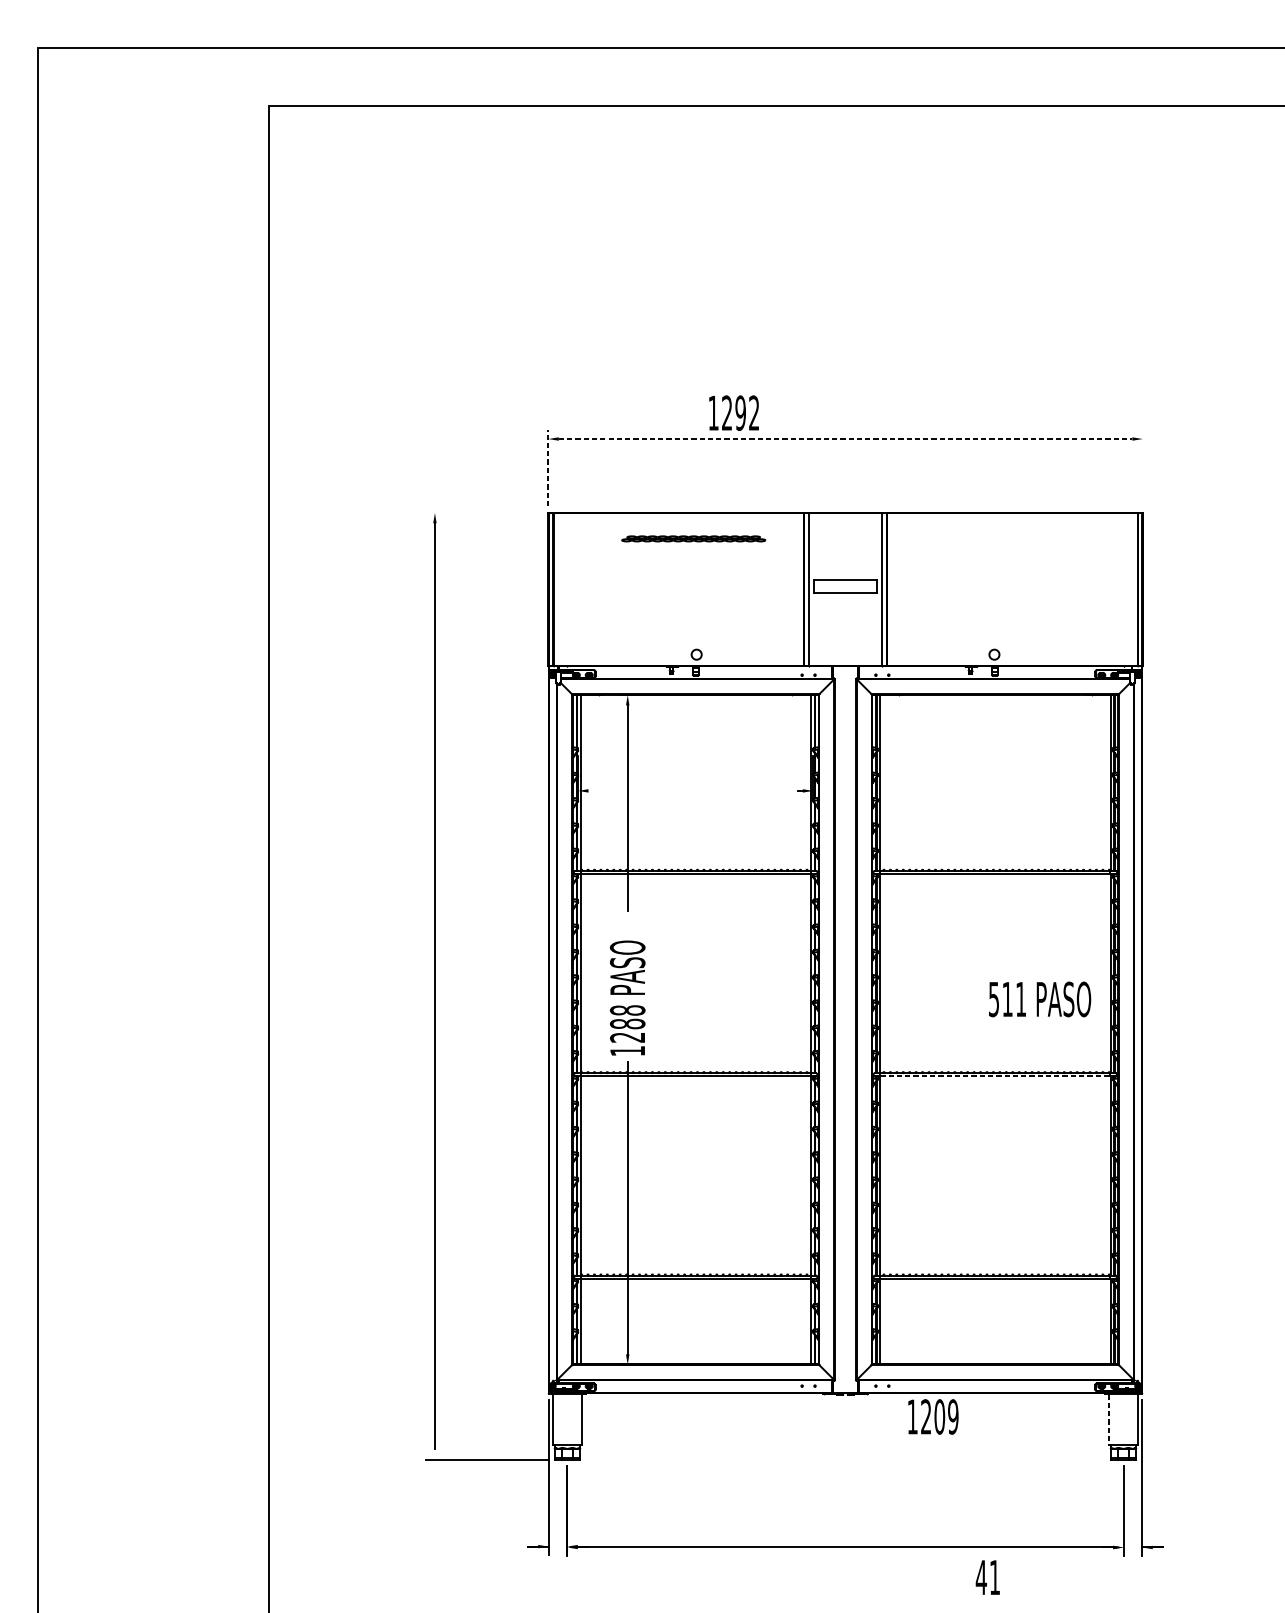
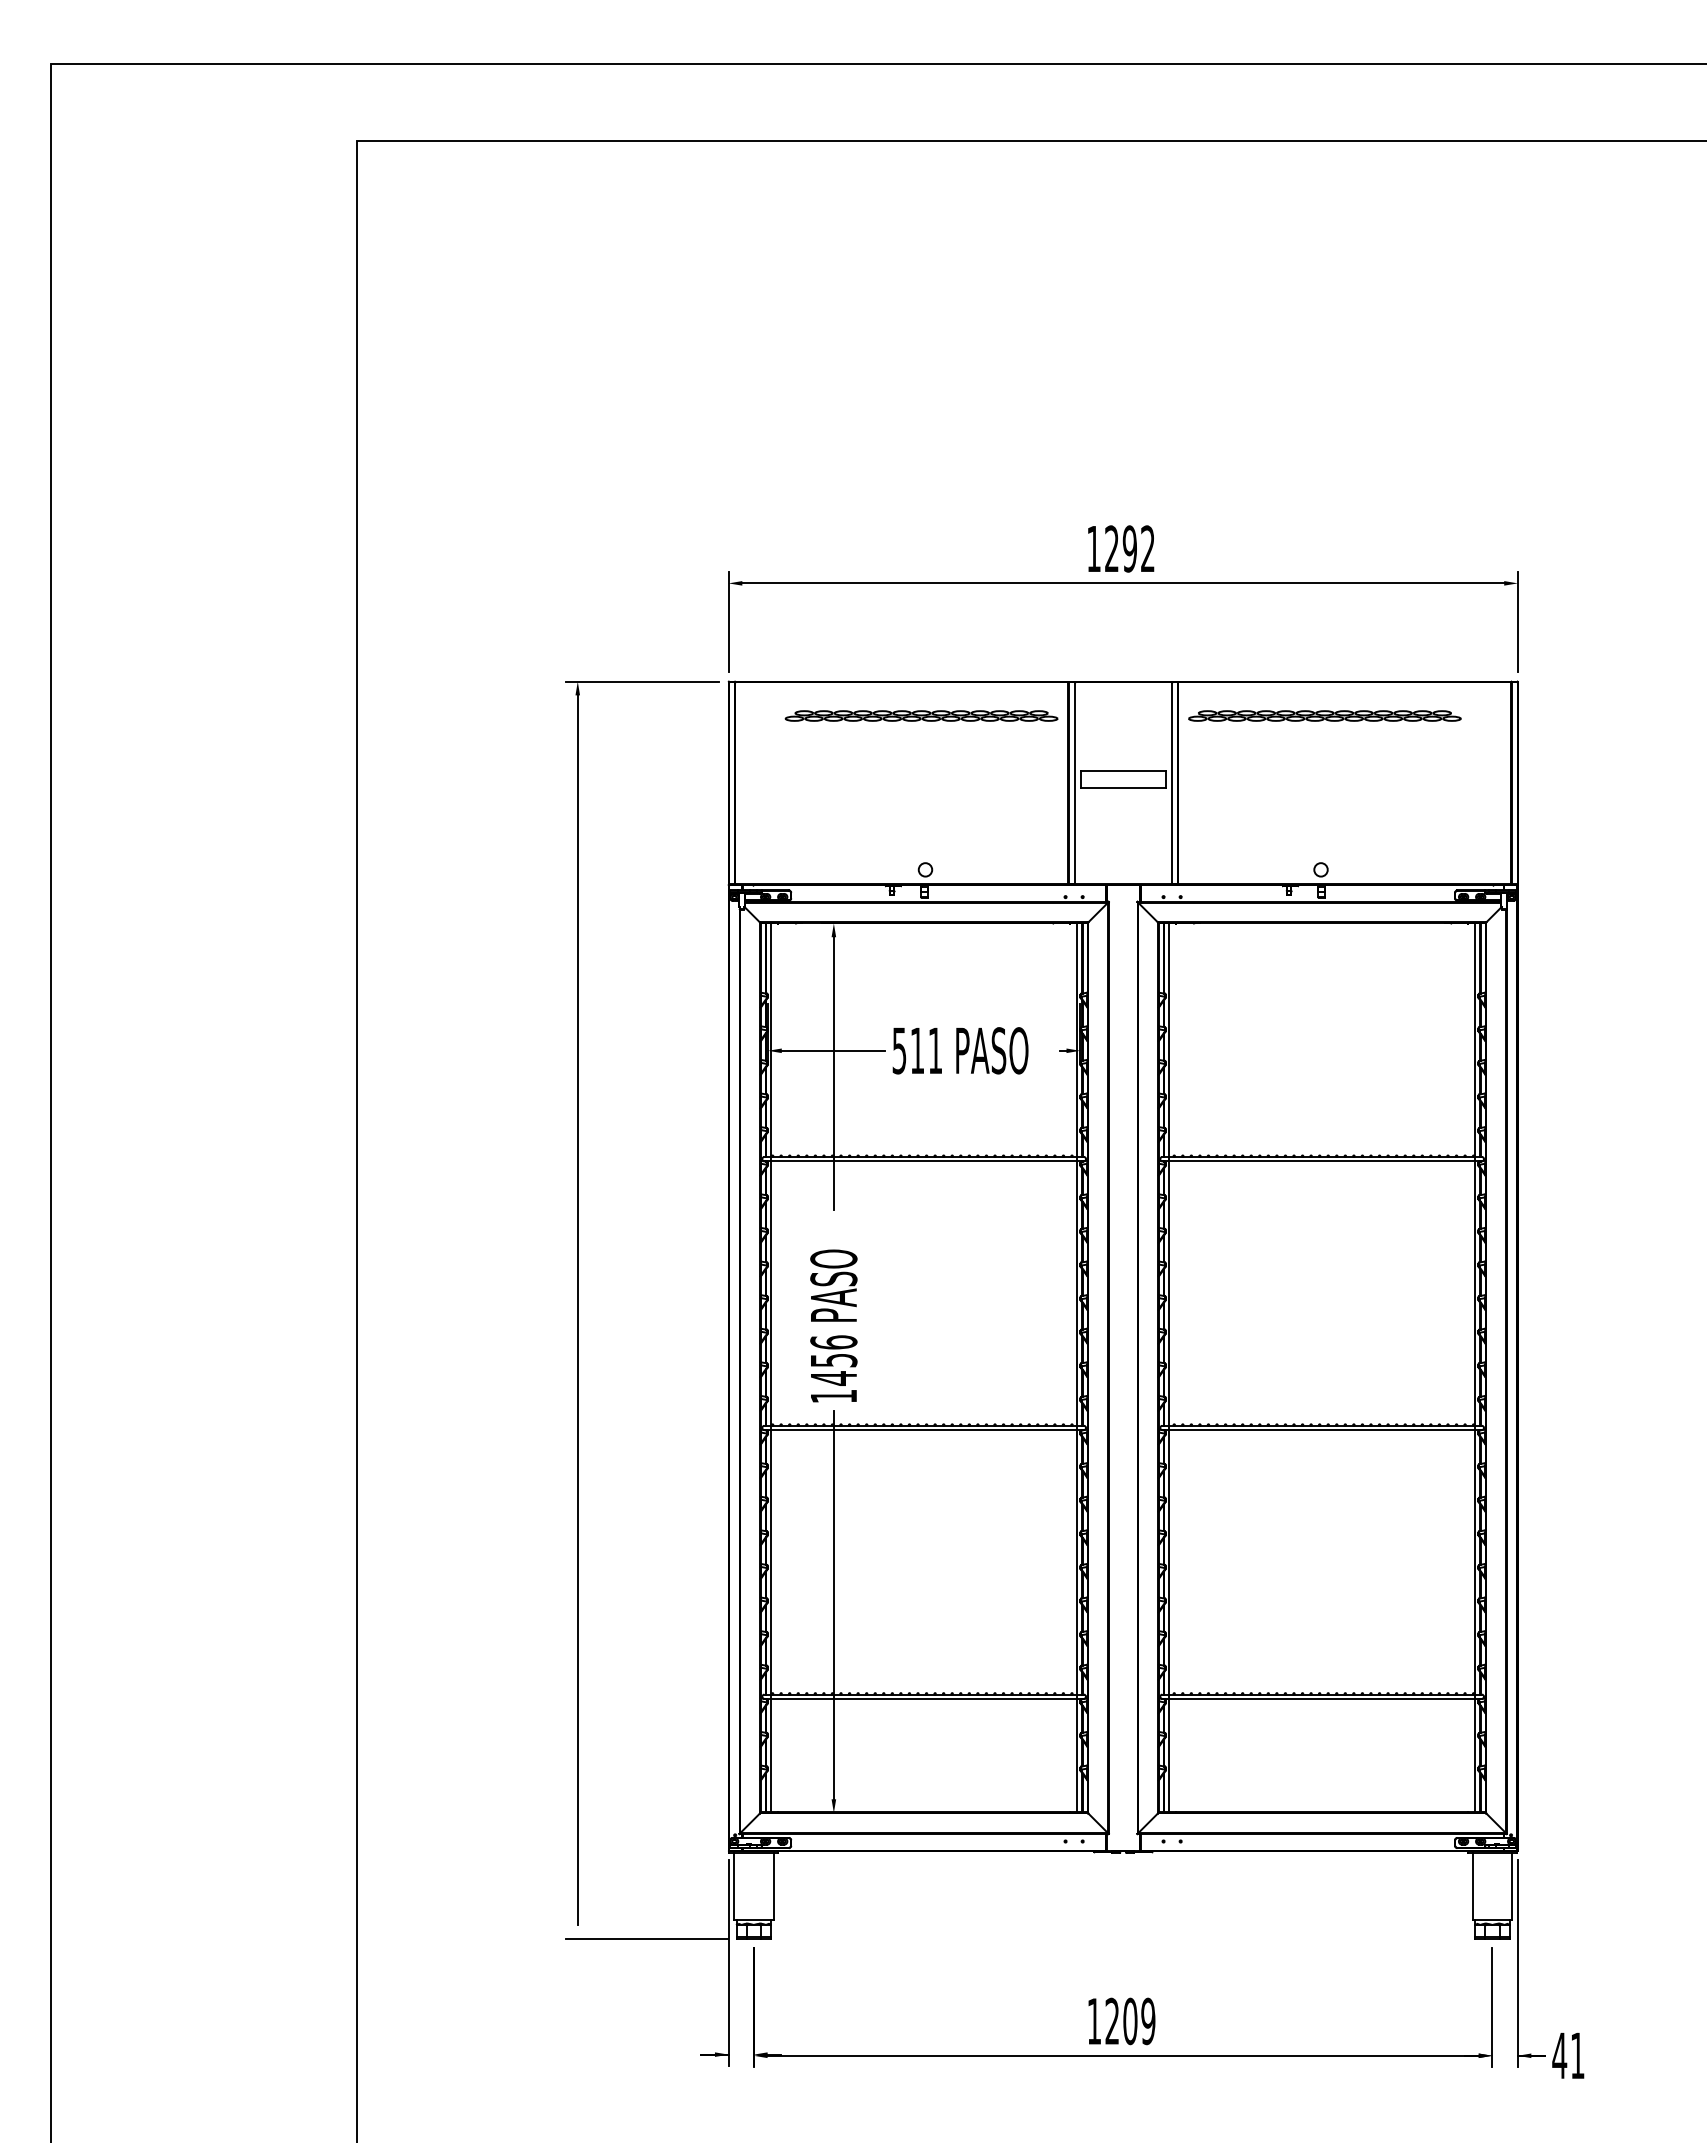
text: (734, 412) -> (1121, 548), moved
line: (845, 439) -> (1123, 583), dashed -> solid
line: (548, 467) -> (728, 621), dashed -> solid
line: (1142, 467) -> (1517, 621), added
line: (483, 512) -> (642, 681), added
part: (693, 538) -> (921, 715), size x1.43
part: (997, 538) -> (1324, 715), added
line: (626, 790) -> (832, 1050), added
text: (1039, 999) -> (960, 1050), moved
text: (627, 1024) -> (833, 1360), 1288 -> 1456
line: (995, 1076) -> (1322, 1430), dashed -> solid
text: (933, 1417) -> (1121, 2021), moved
line: (1108, 1420) -> (1472, 1886), dashed -> solid
text: (988, 1577) -> (1568, 2055), moved

